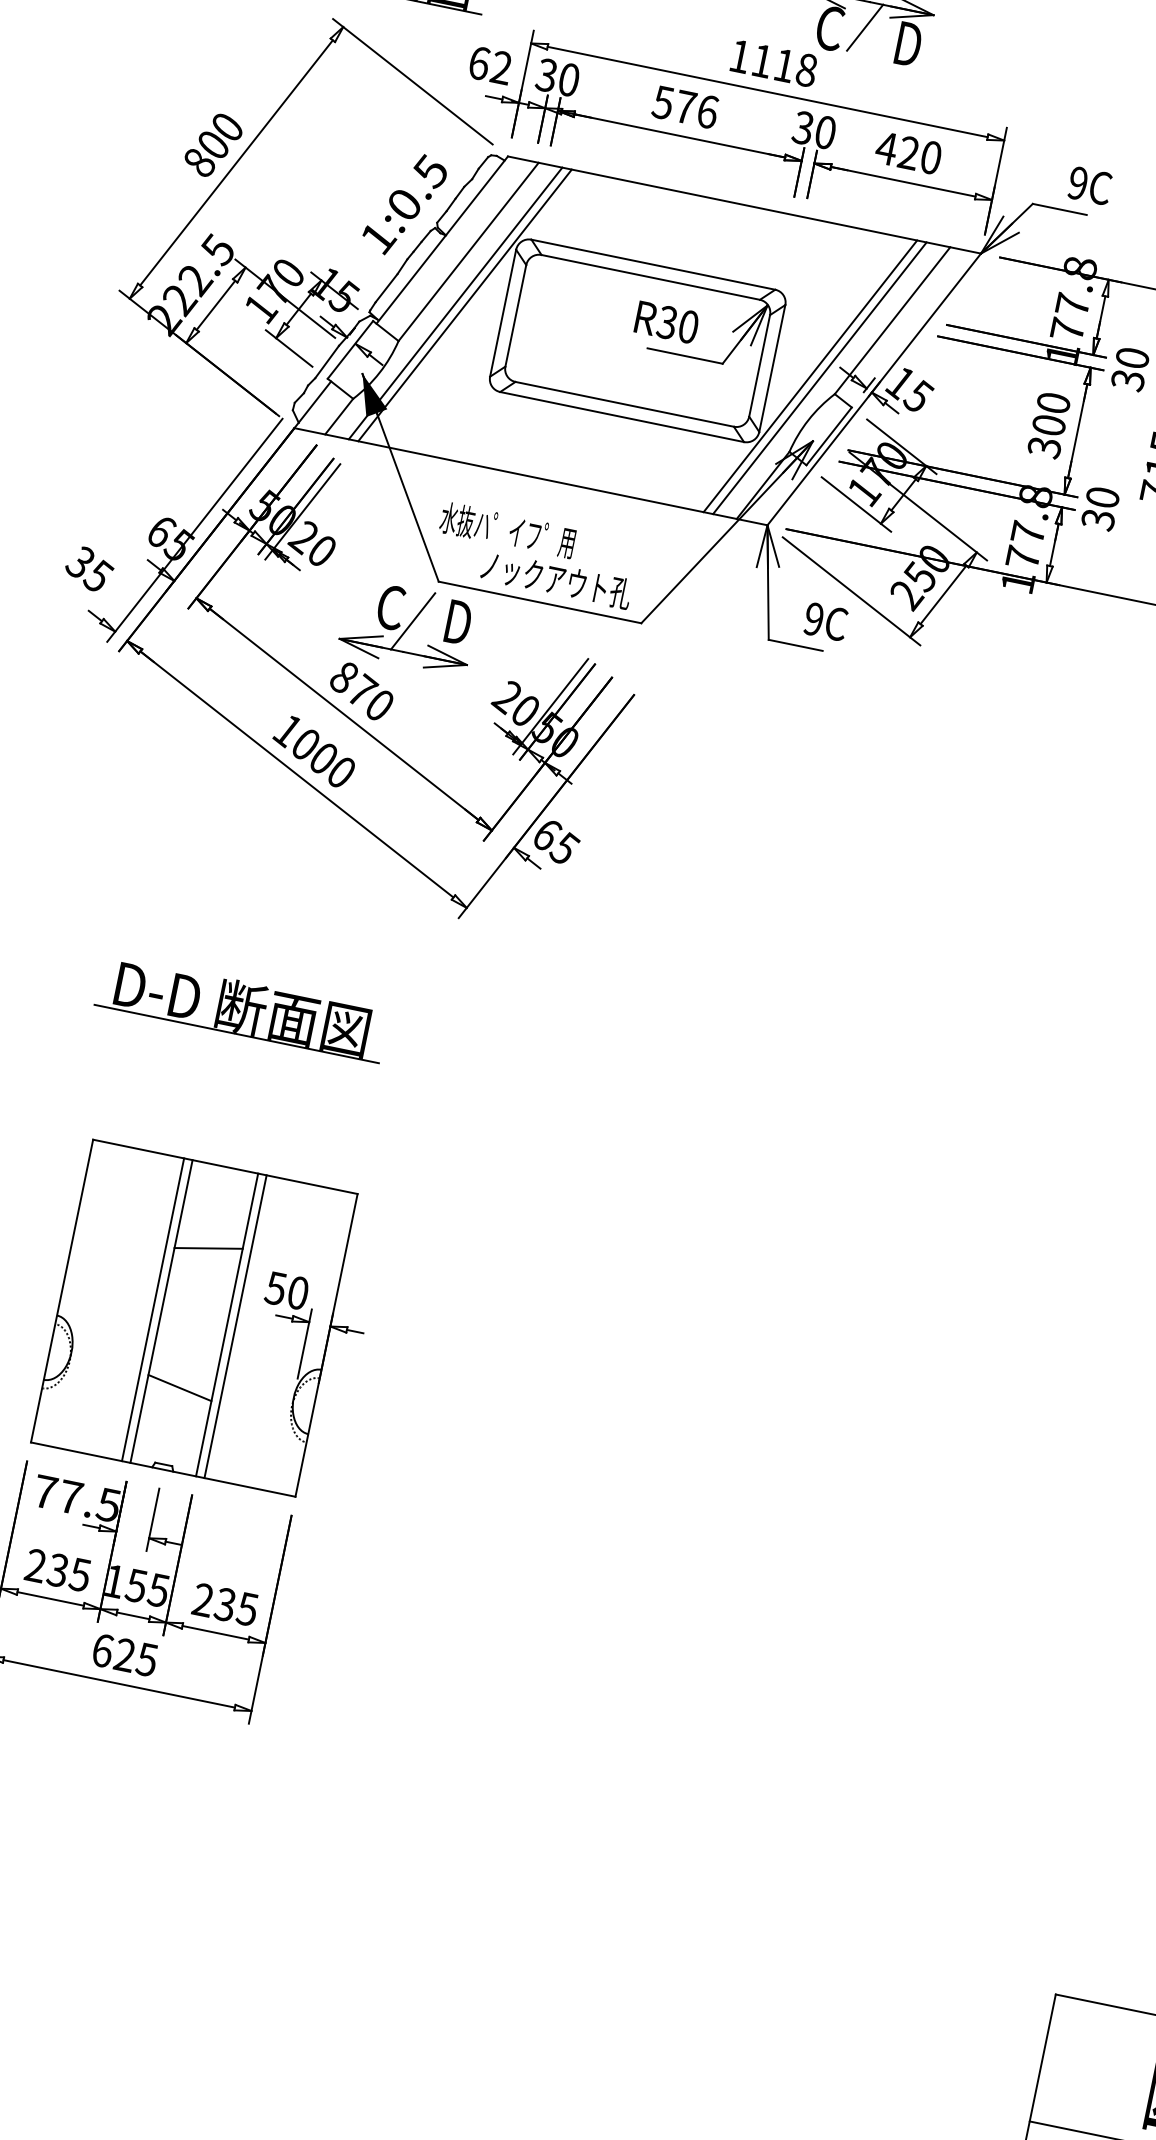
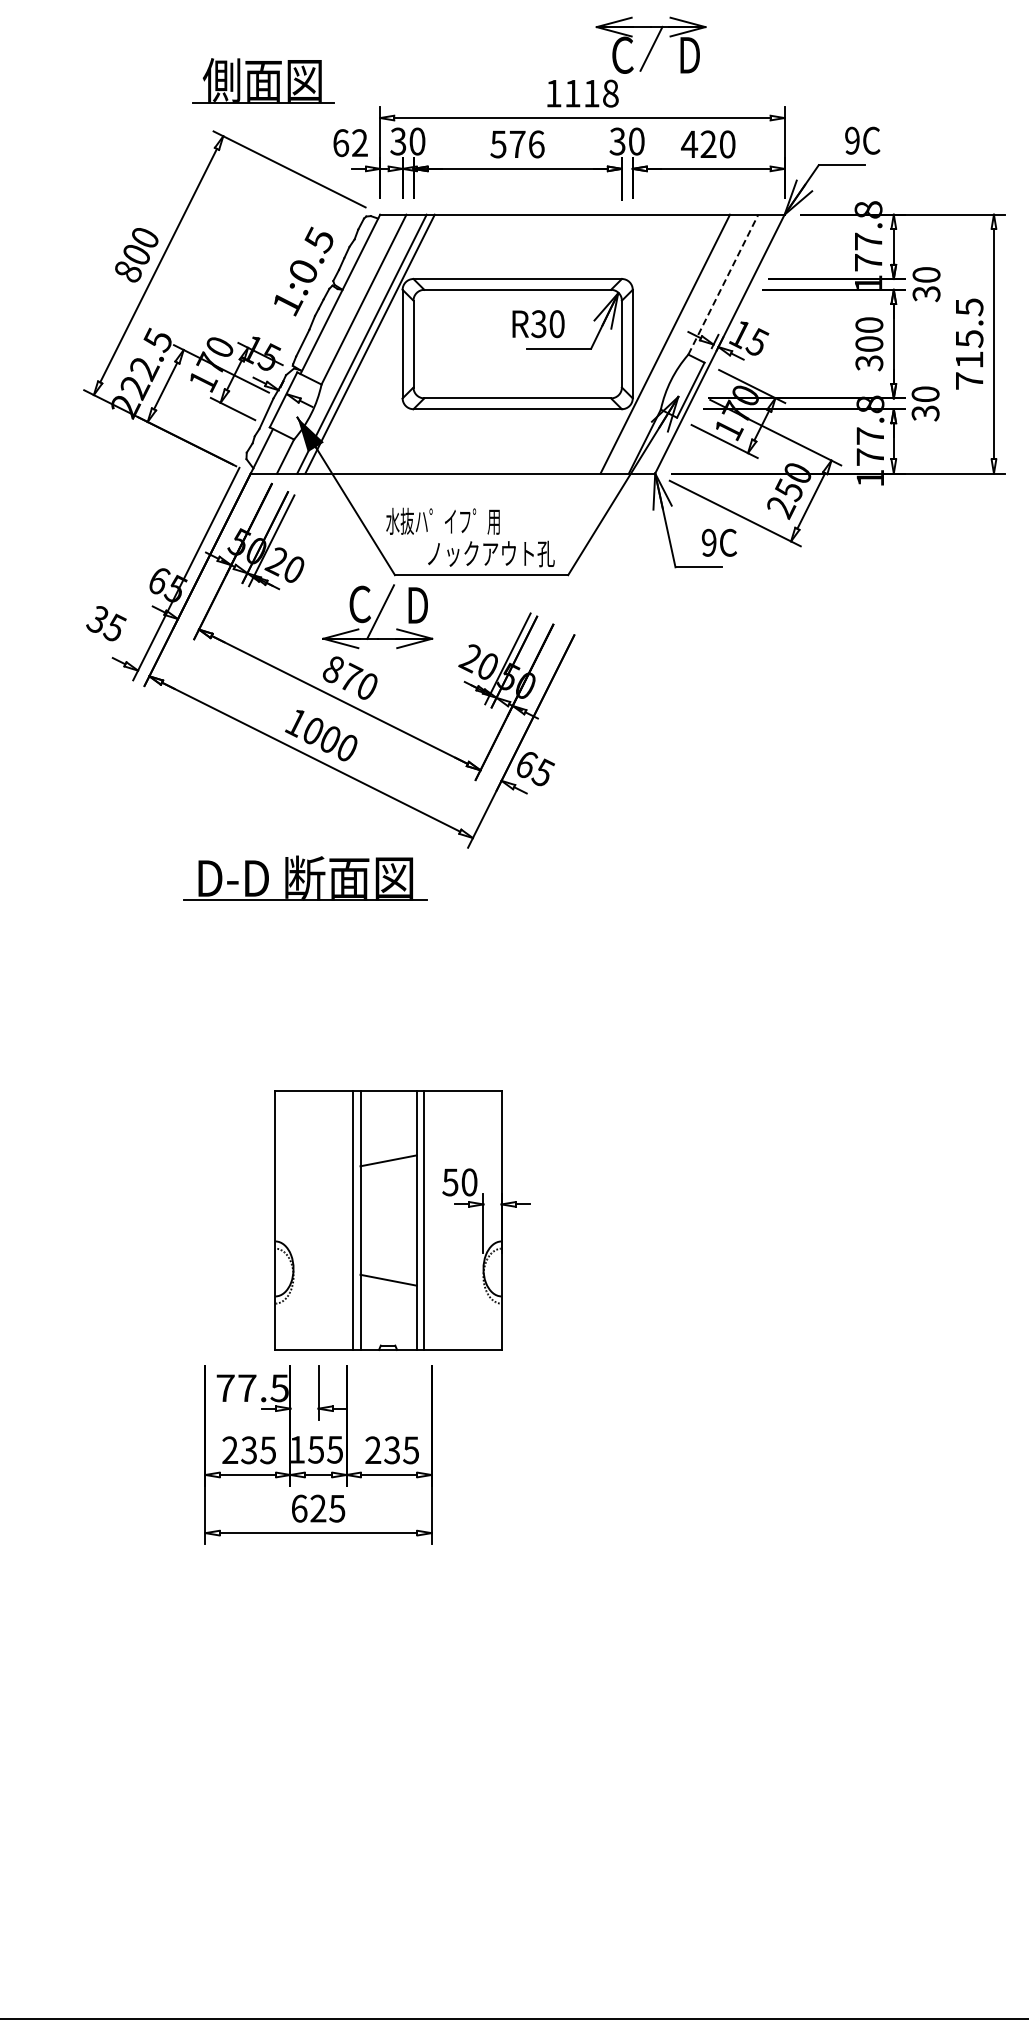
line: (892, 320) -> (723, 284), solid -> dashed
line: (820, 377) -> (673, 343), removed
part: (242, 1007) -> (305, 877), moved
part: (210, 1321) -> (402, 1220), moved

